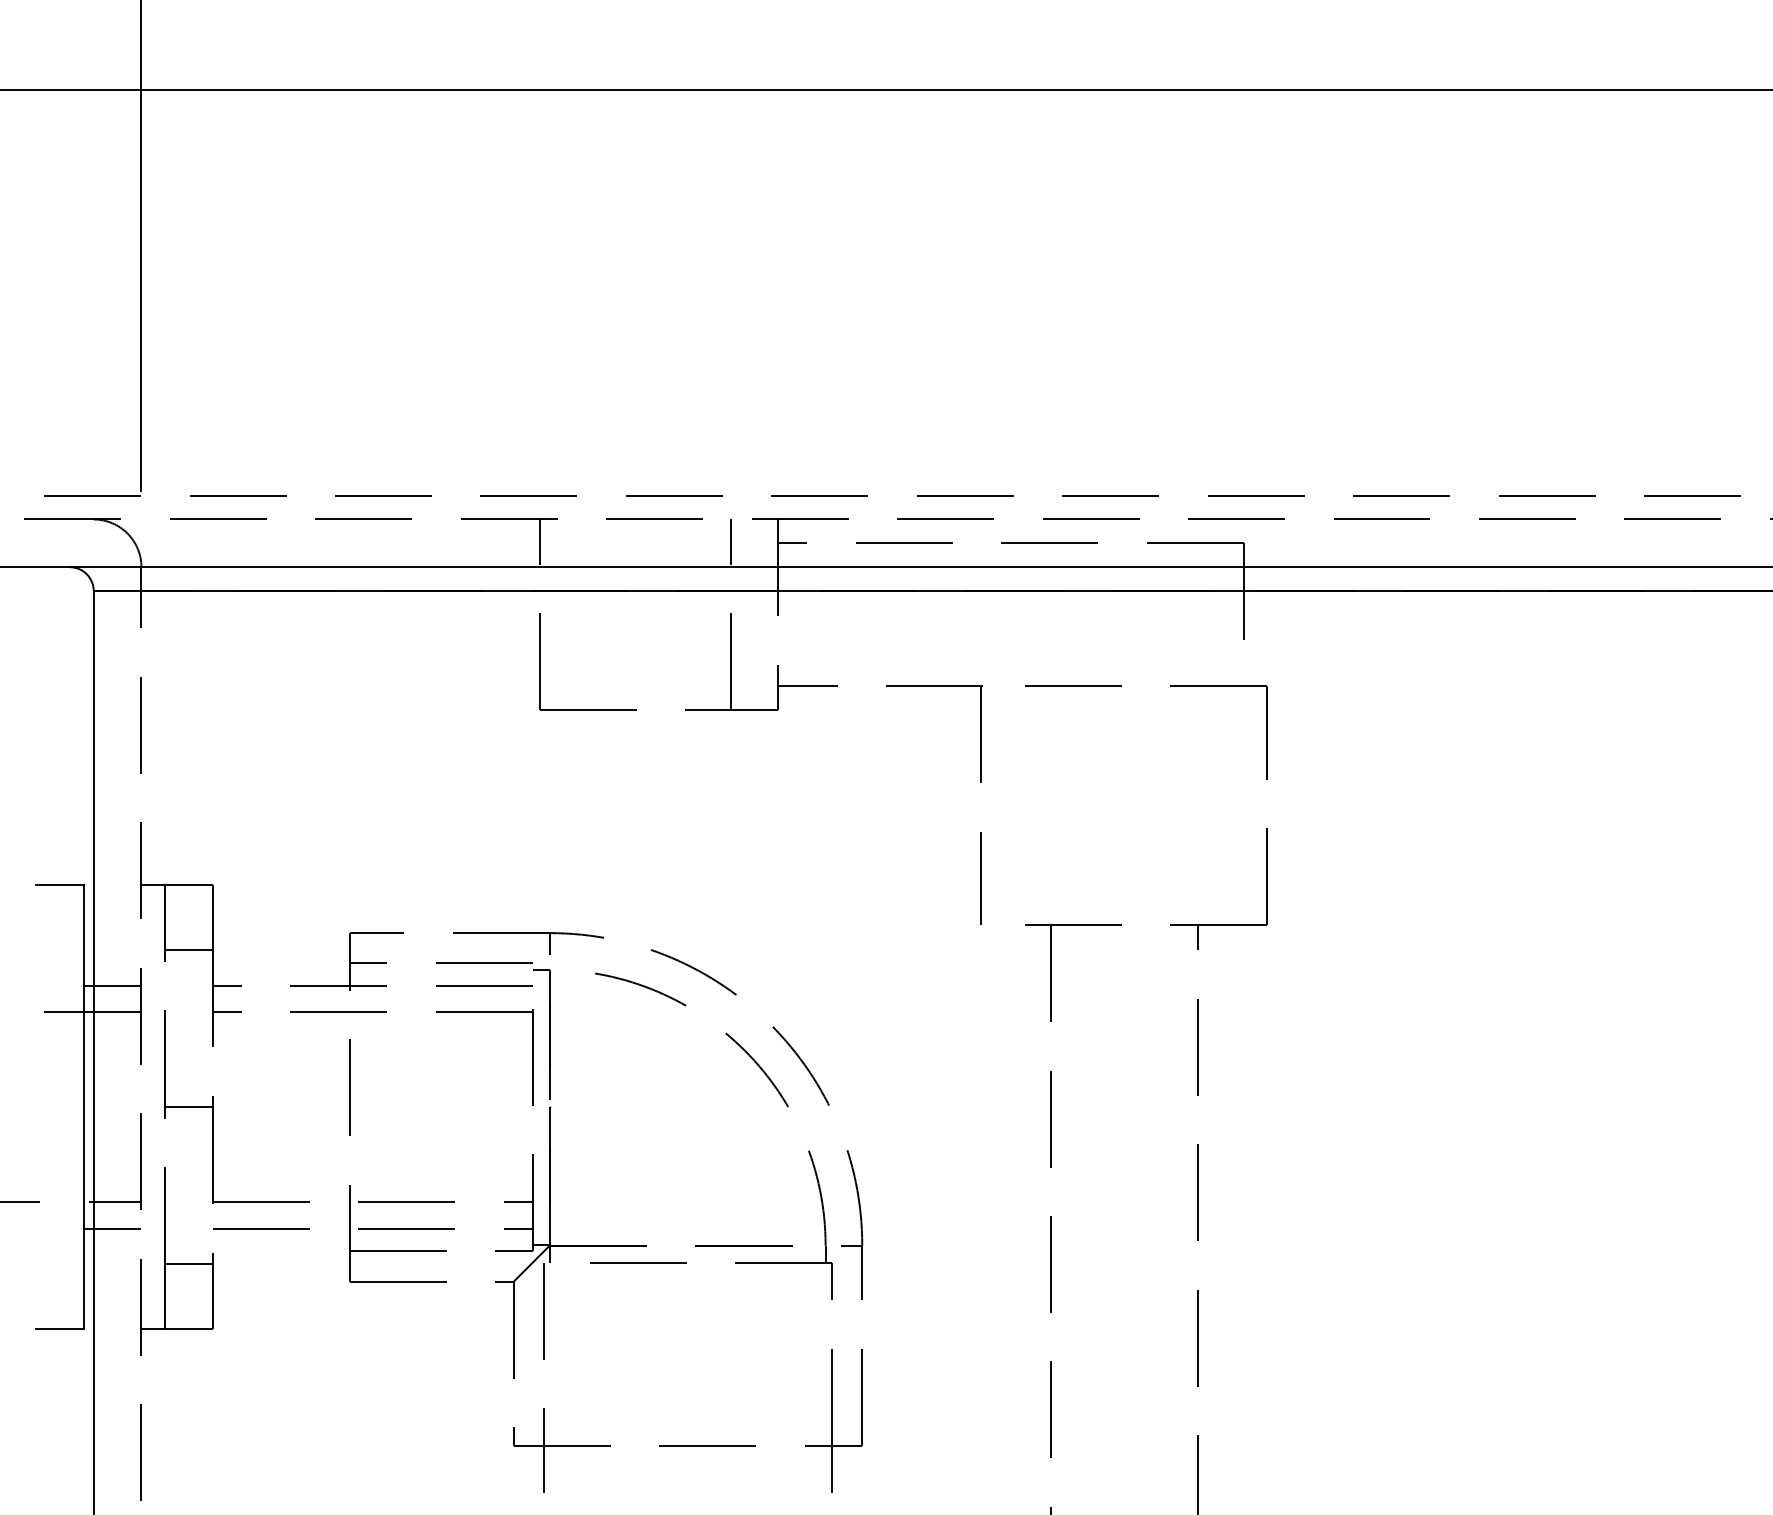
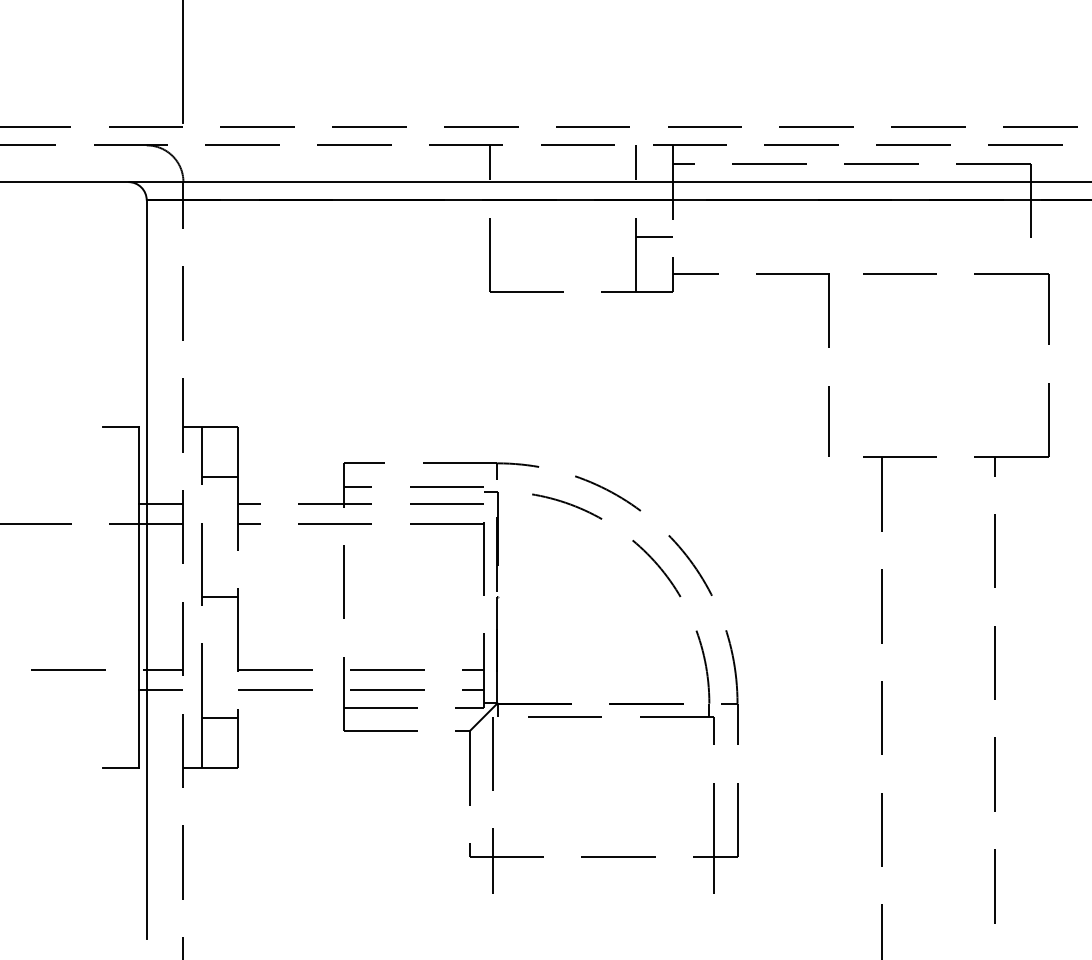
line: (754, 638) -> (654, 236), added

